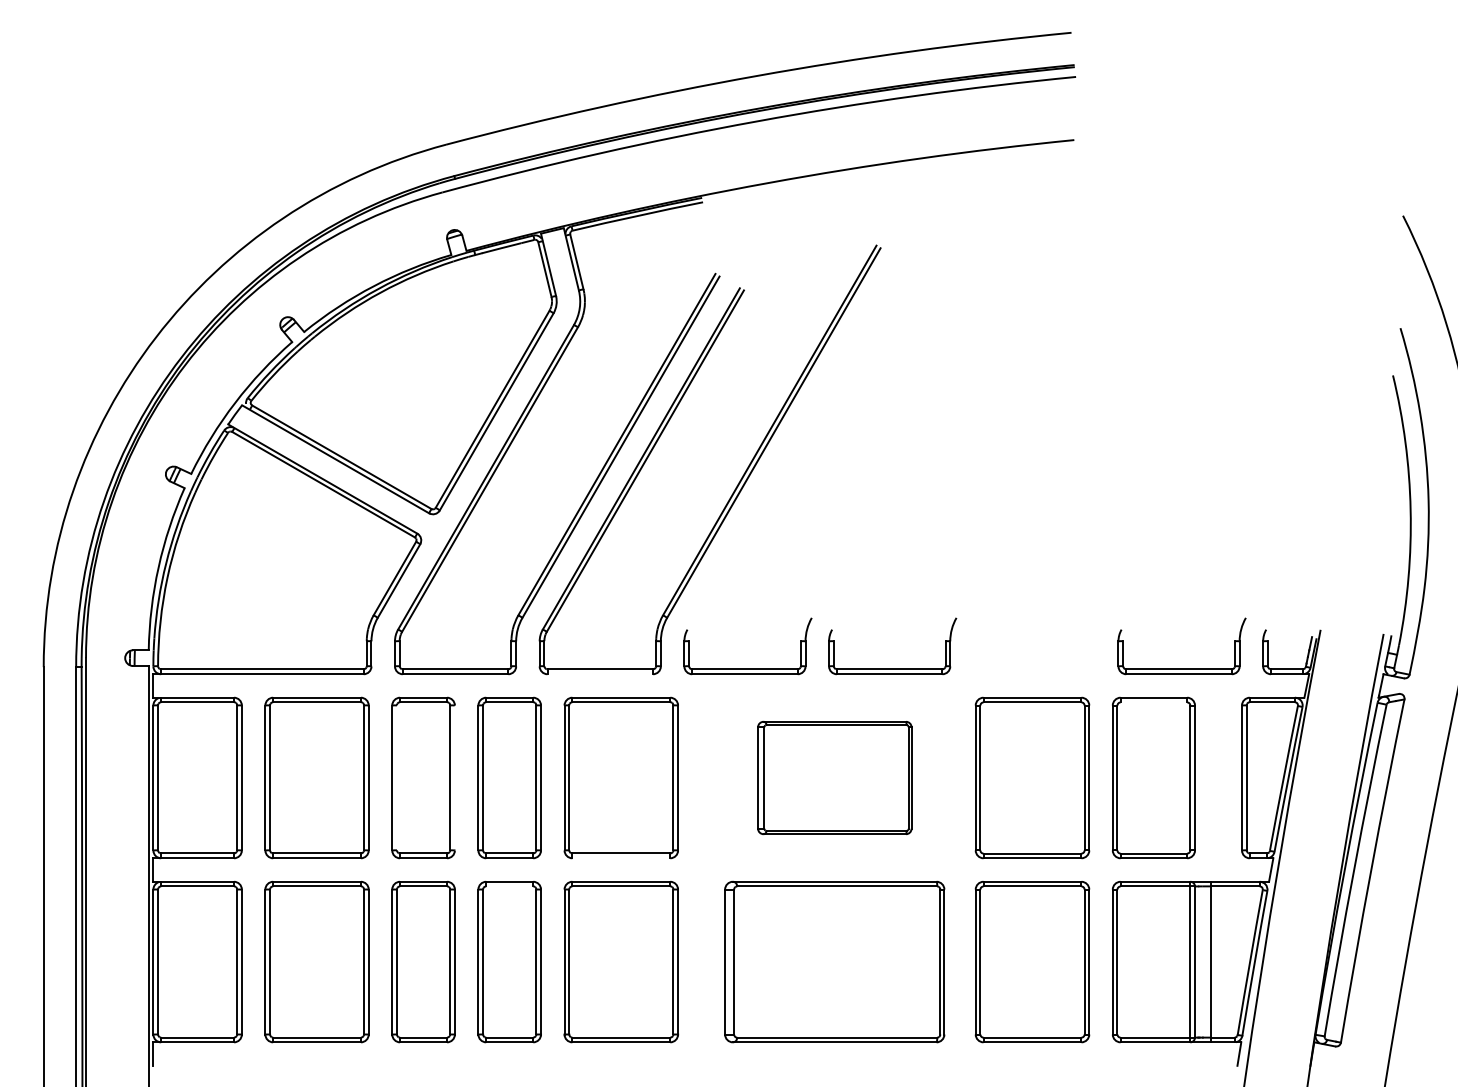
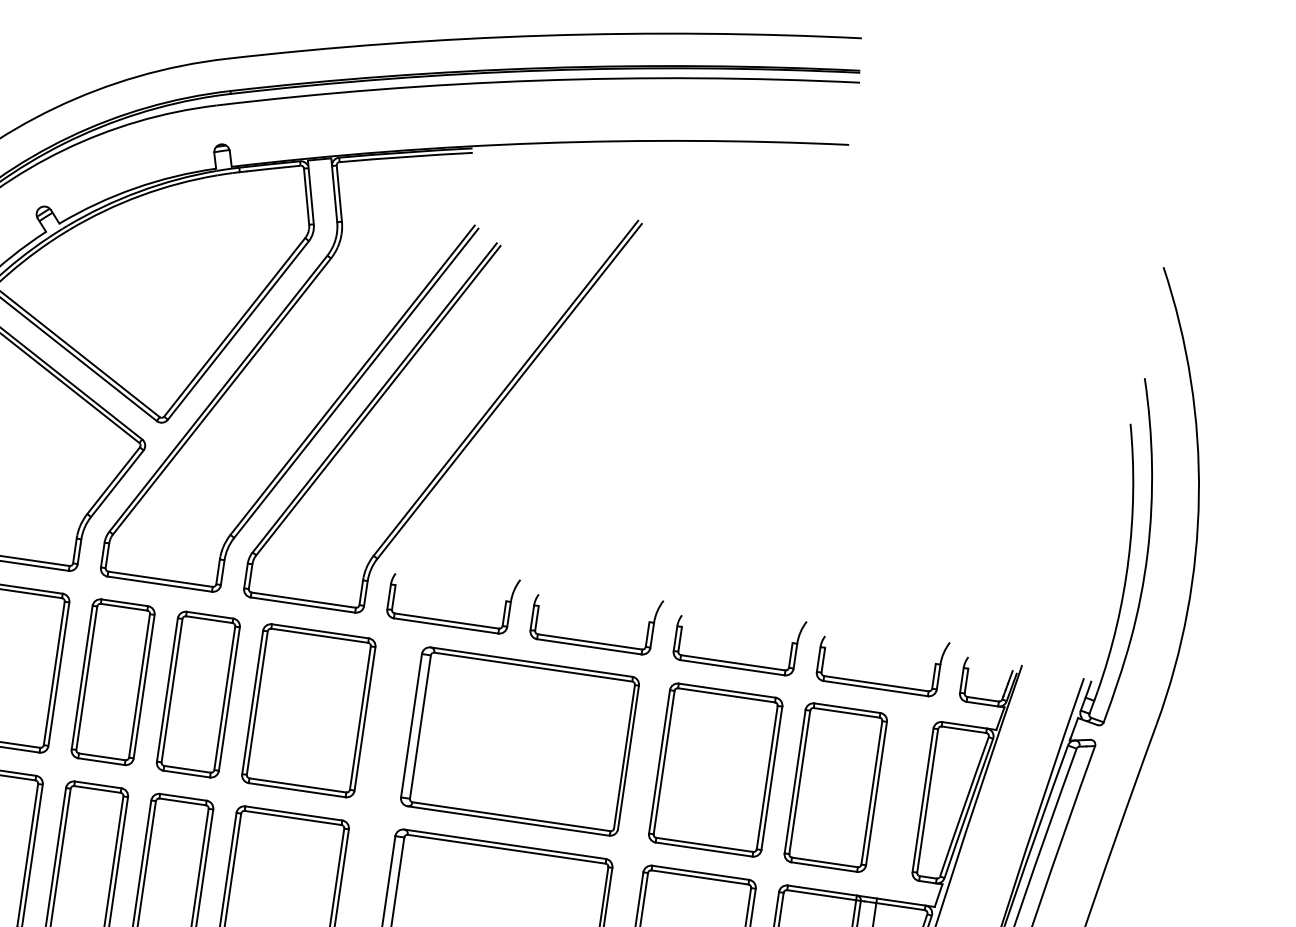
part: (1036, 668) -> (735, 662), added
line: (600, 674) -> (303, 605), added
line: (1153, 702) -> (846, 712), added
line: (396, 777) -> (86, 677), added
line: (454, 777) -> (143, 686), added
part: (834, 777) -> (519, 741), size x1.43
line: (621, 858) -> (297, 790), added
line: (509, 886) -> (182, 801), added

